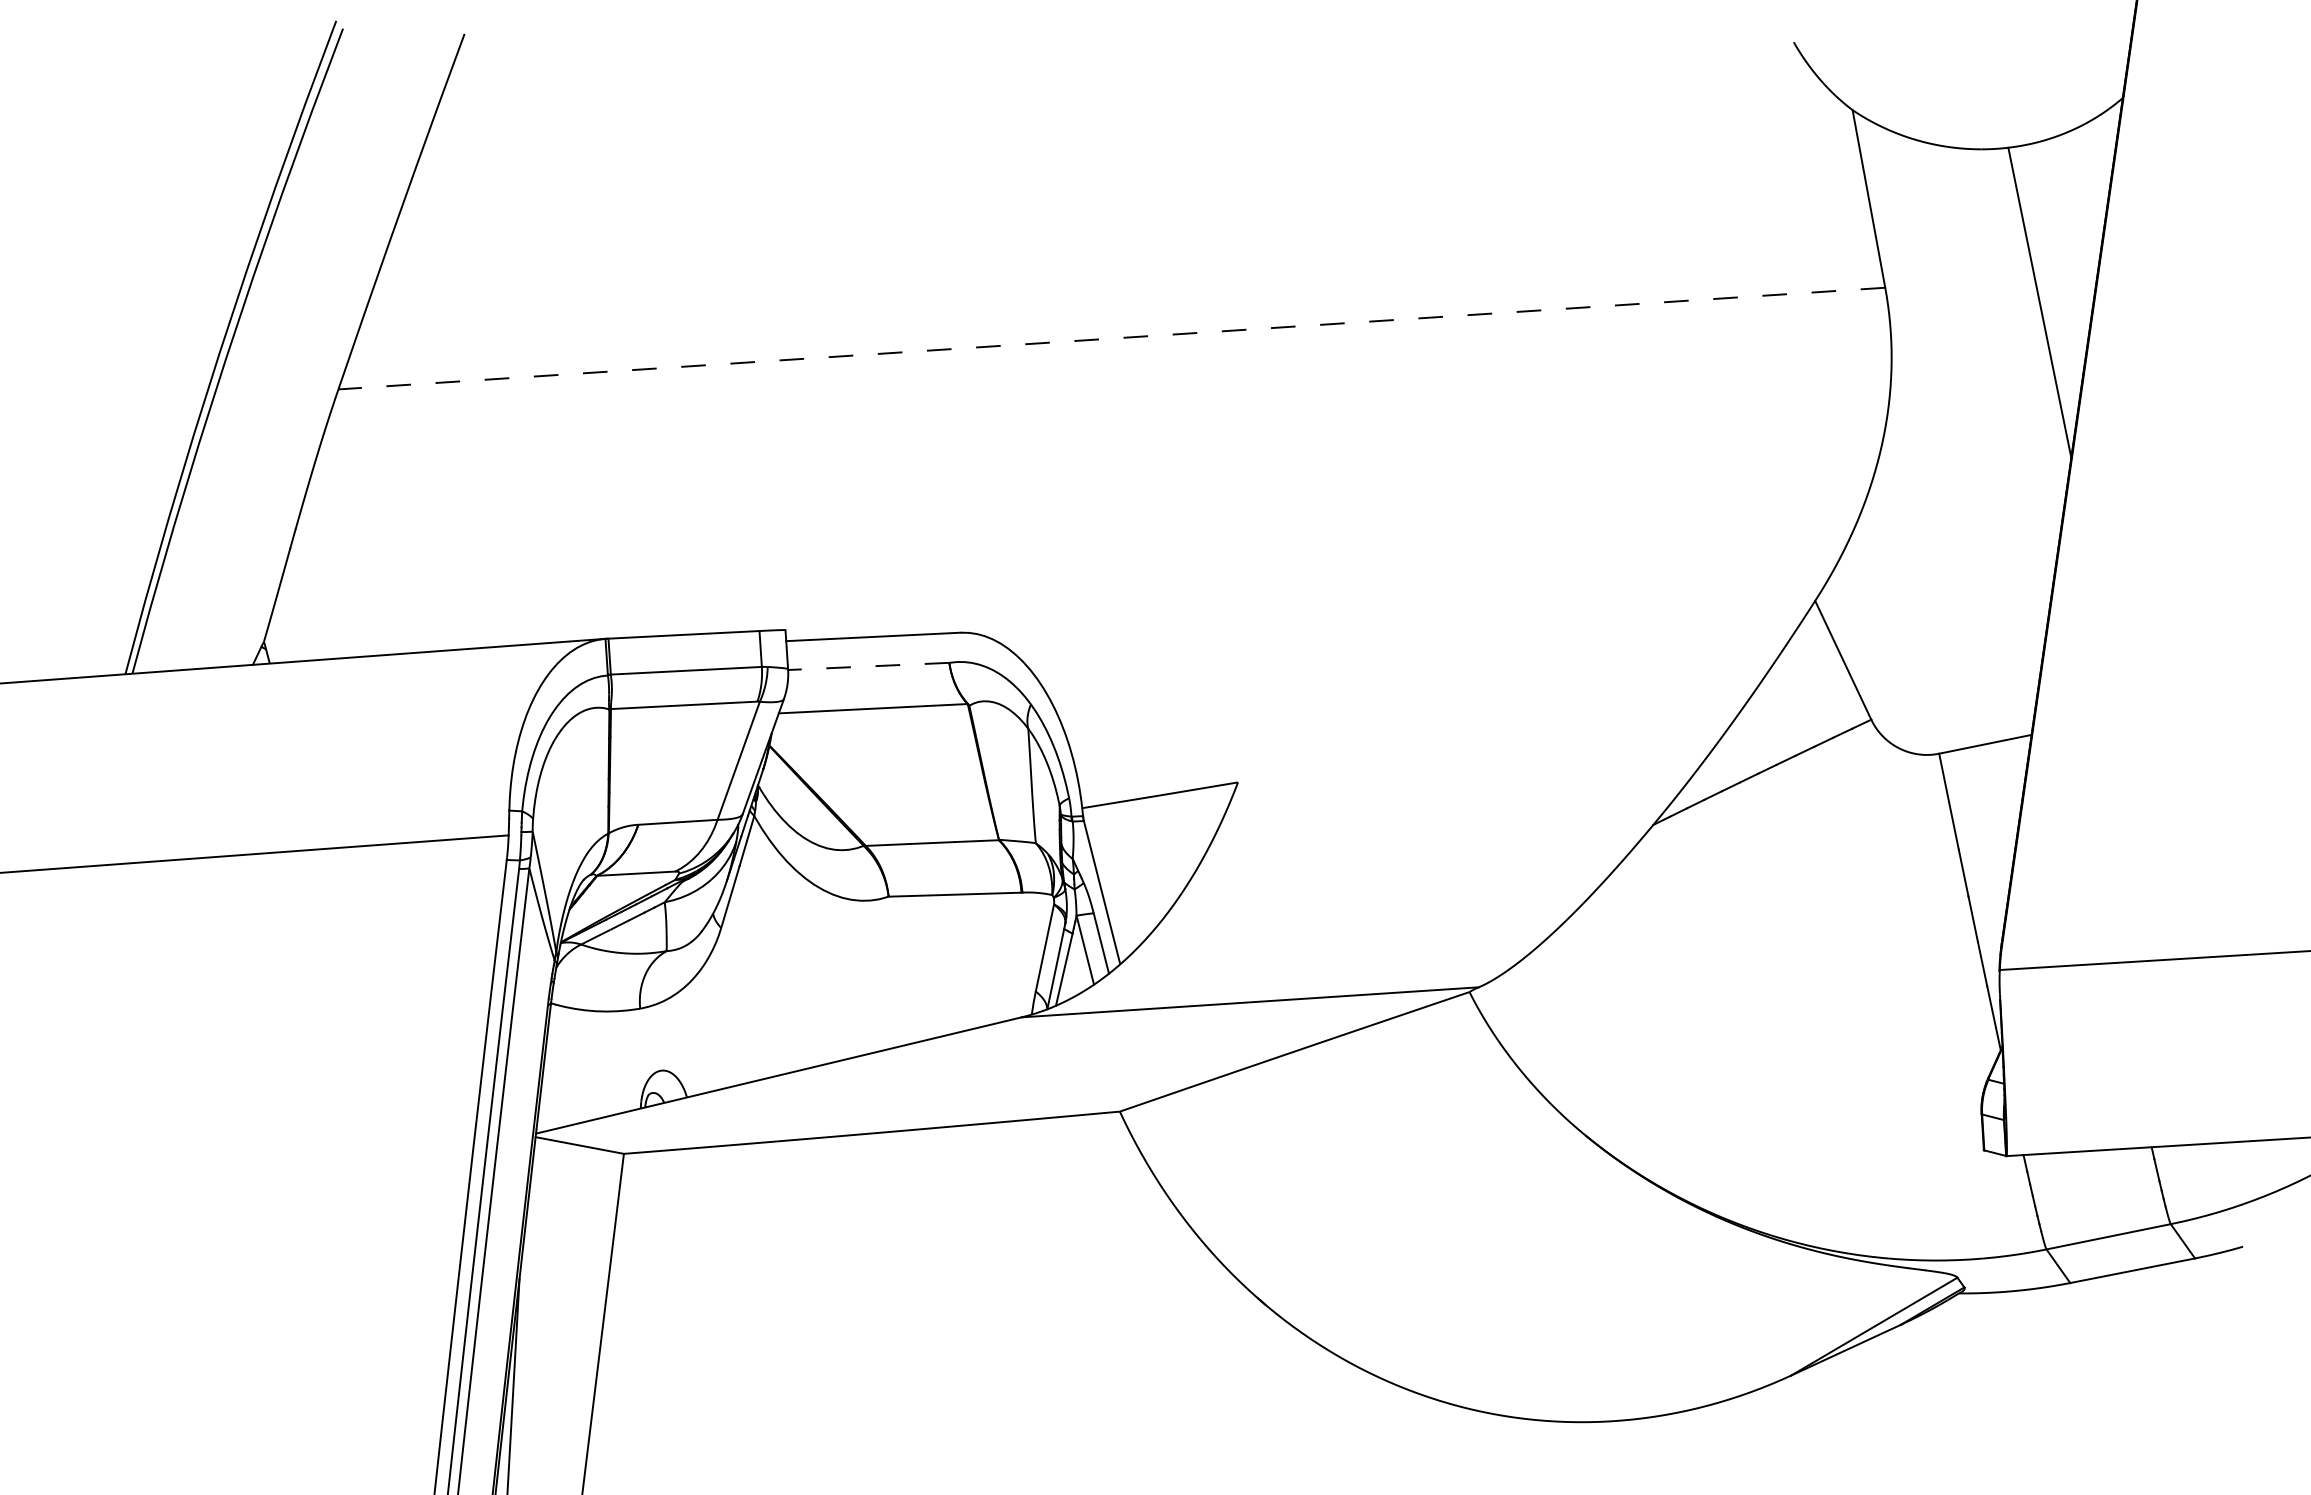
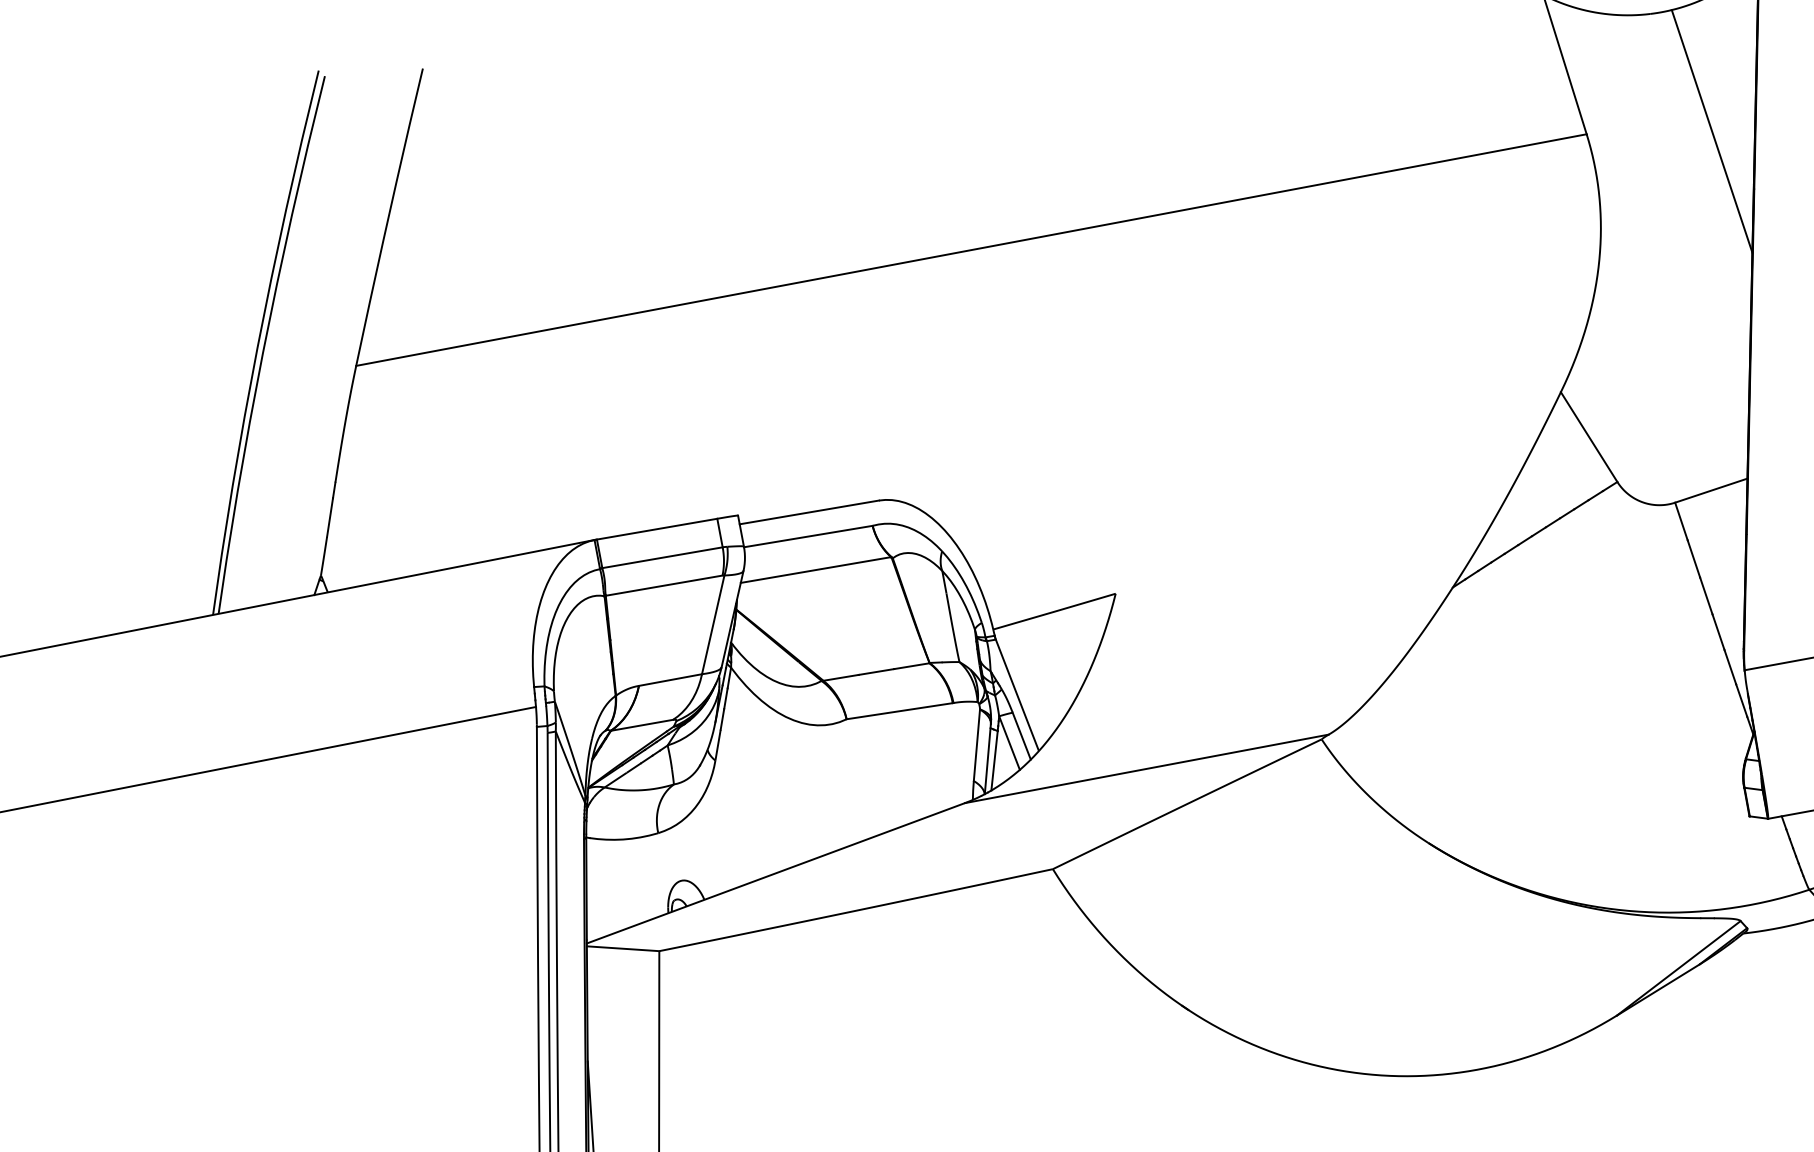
line: (1111, 338) -> (971, 250), dashed -> solid
line: (868, 666) -> (808, 536), dashed -> solid

